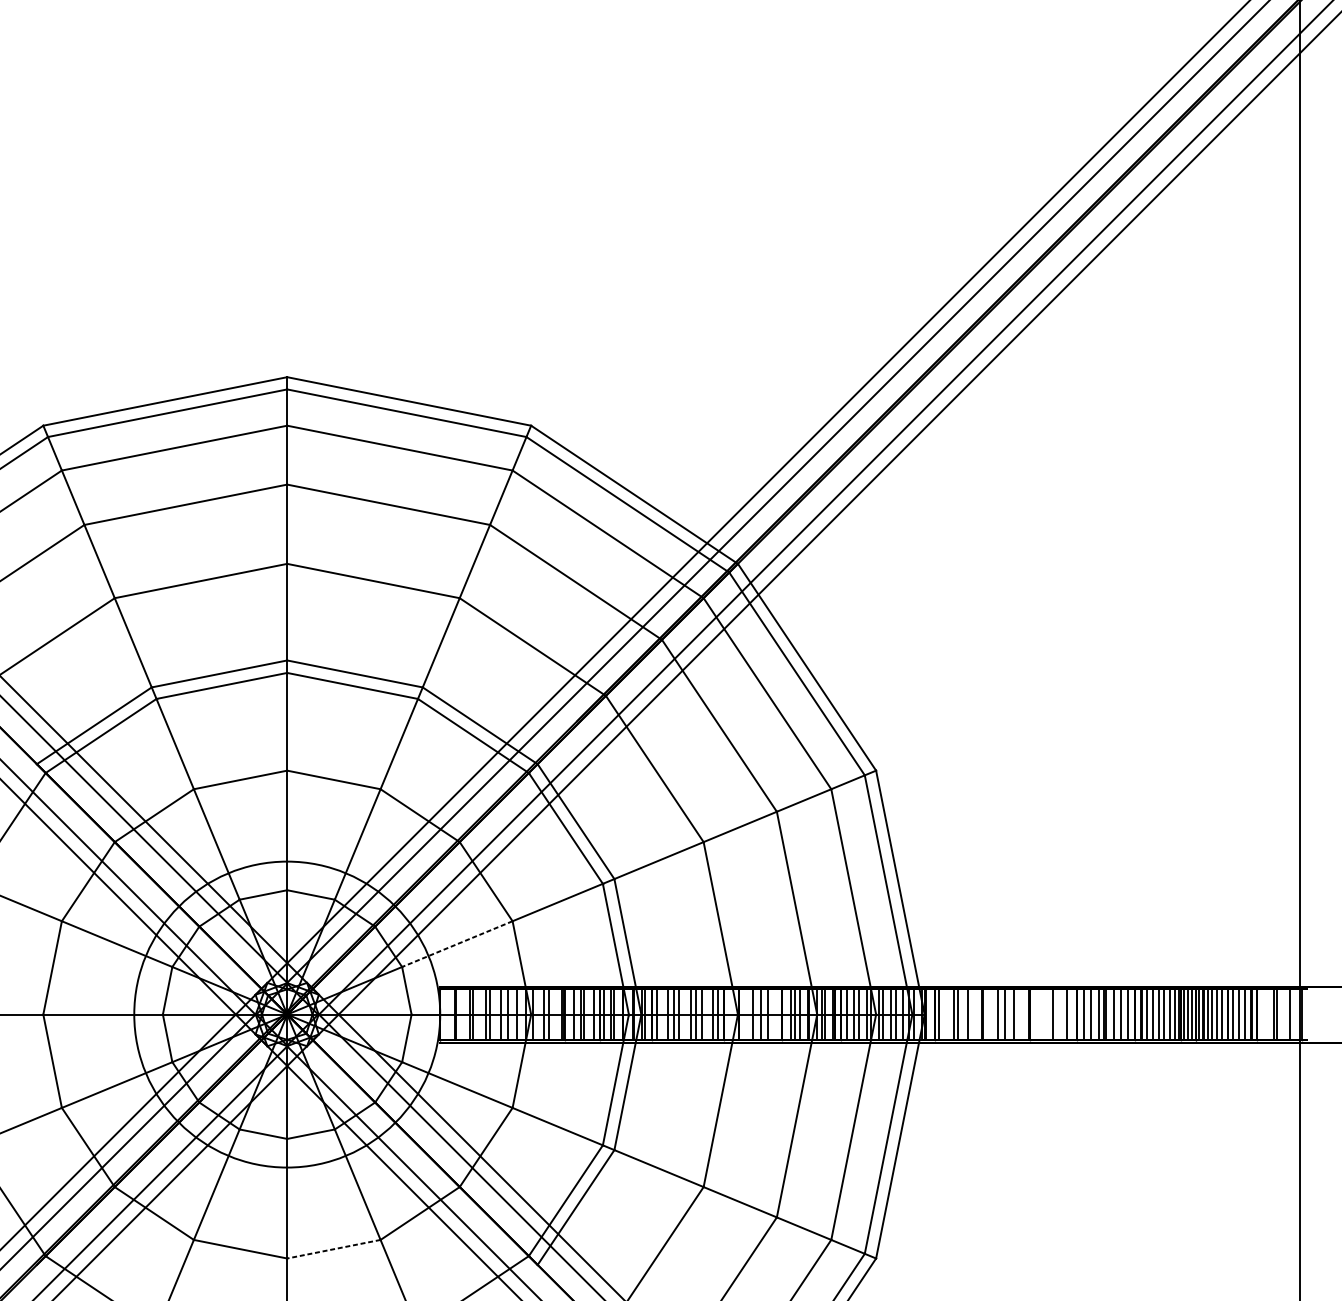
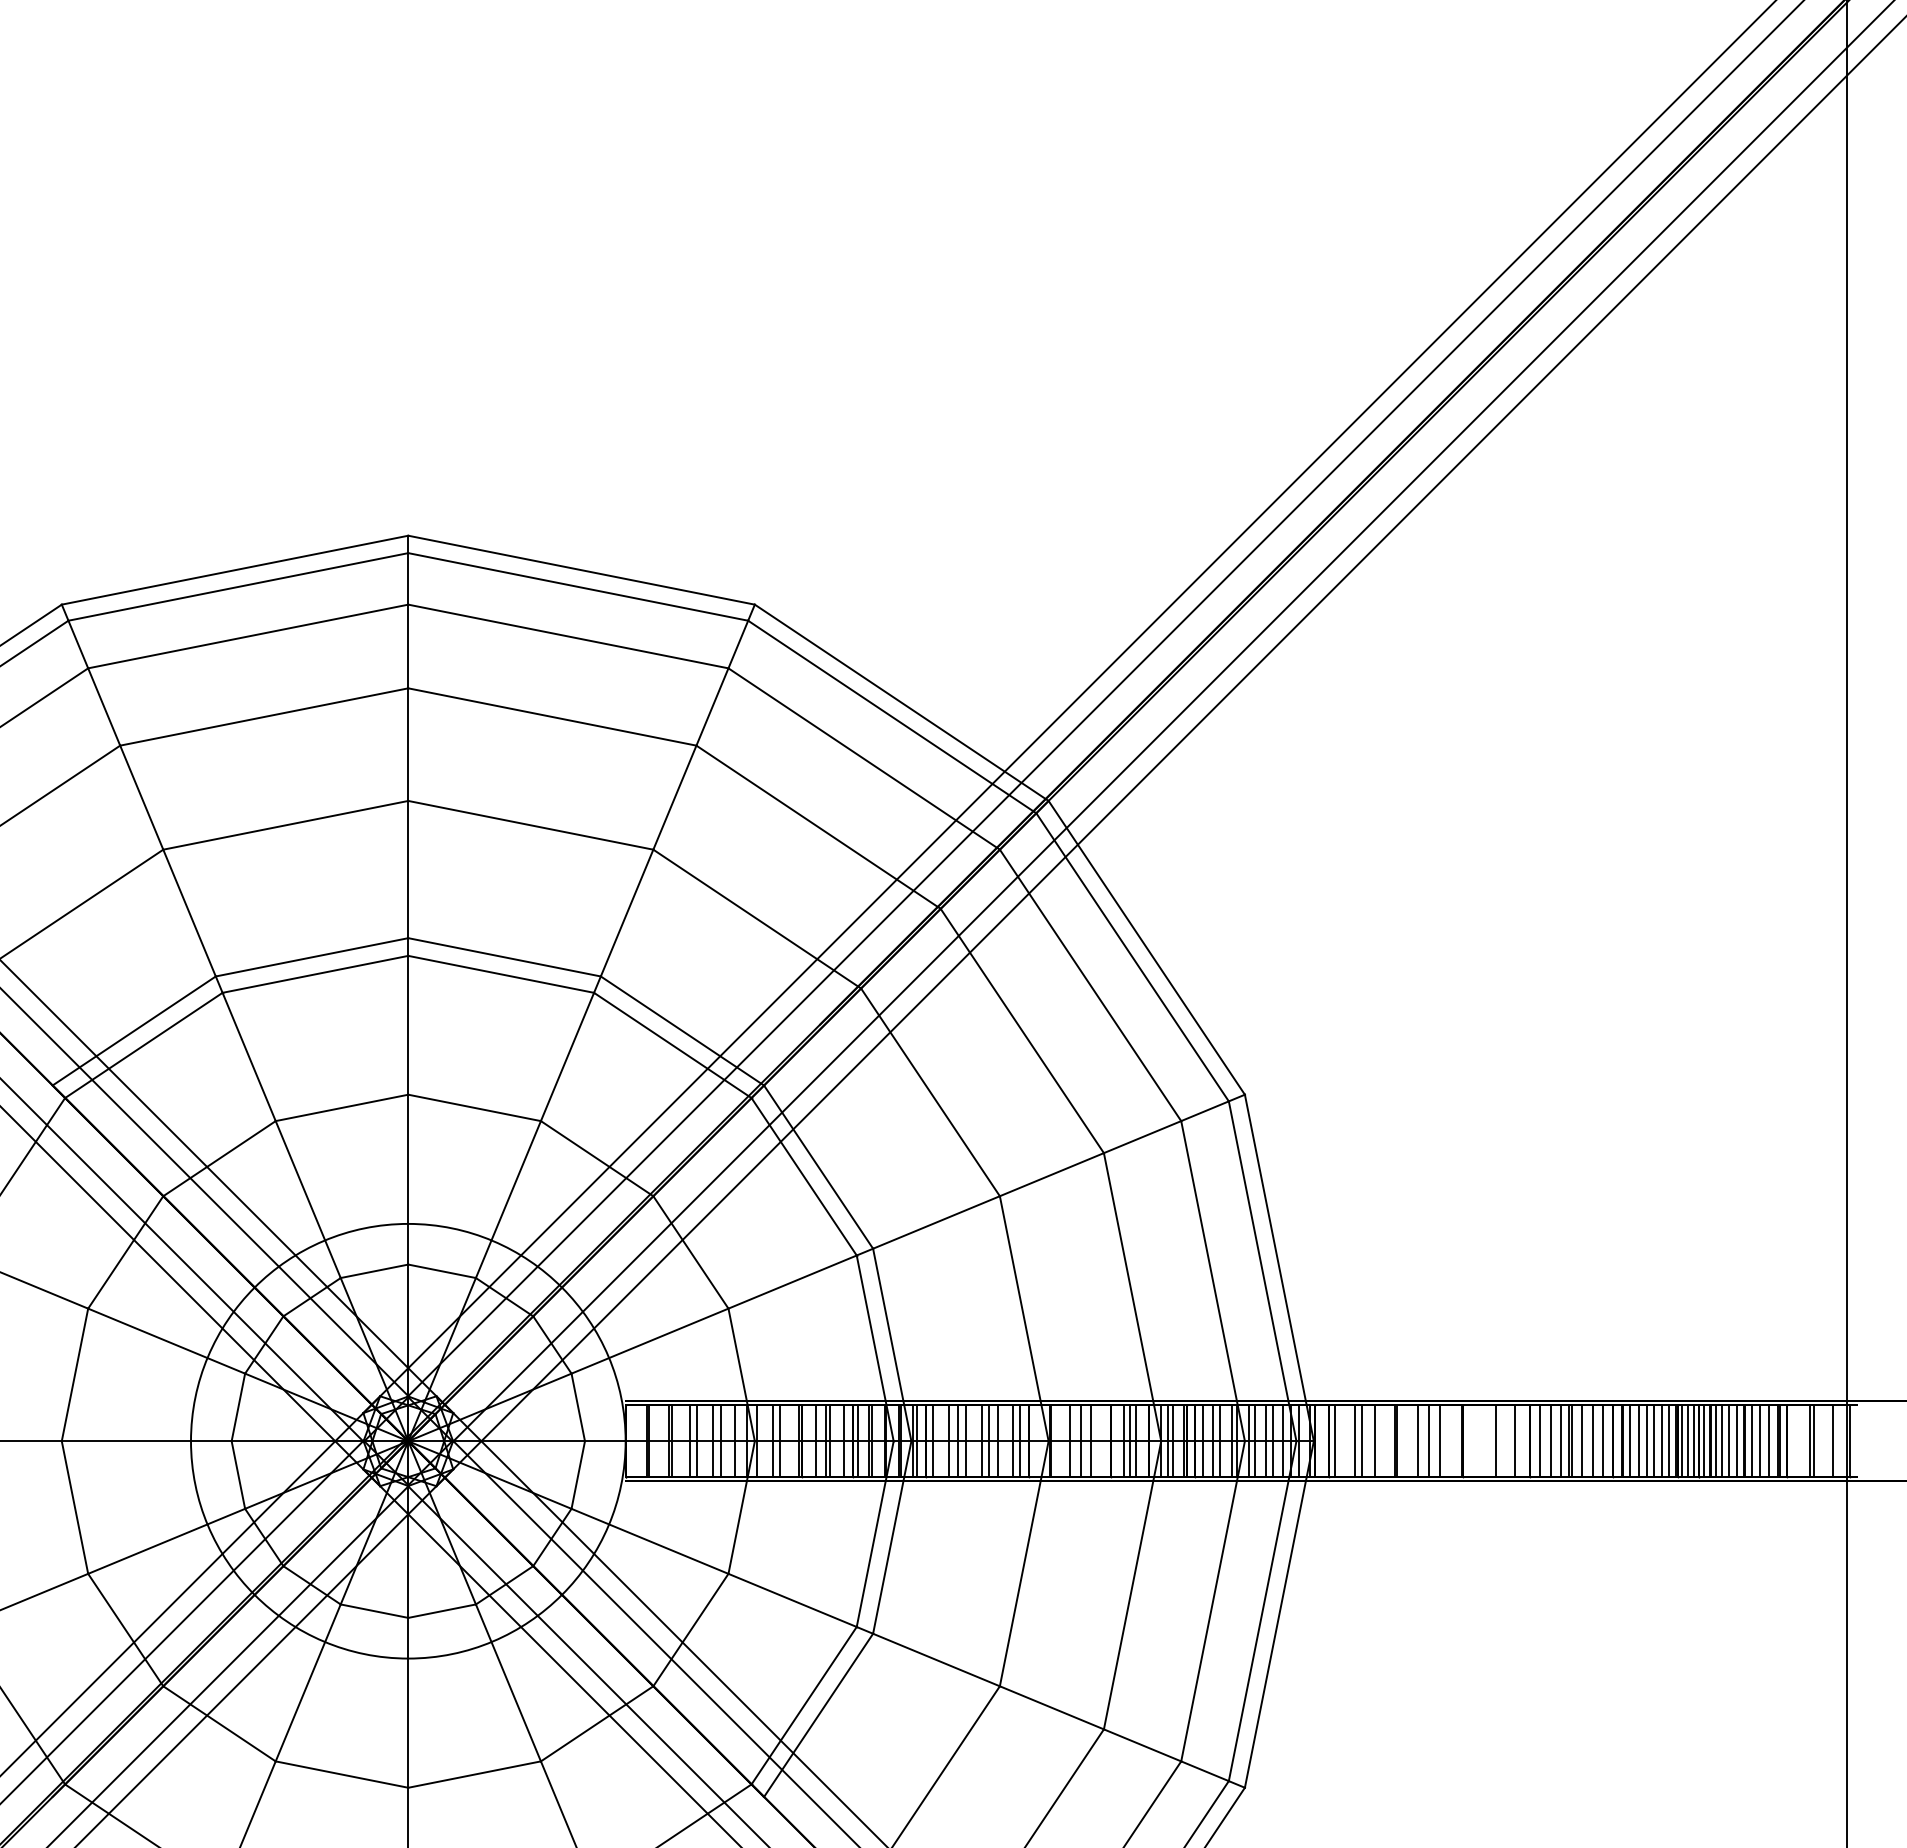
line: (457, 944) -> (650, 1341), dashed -> solid
line: (333, 1249) -> (474, 1774), dashed -> solid

